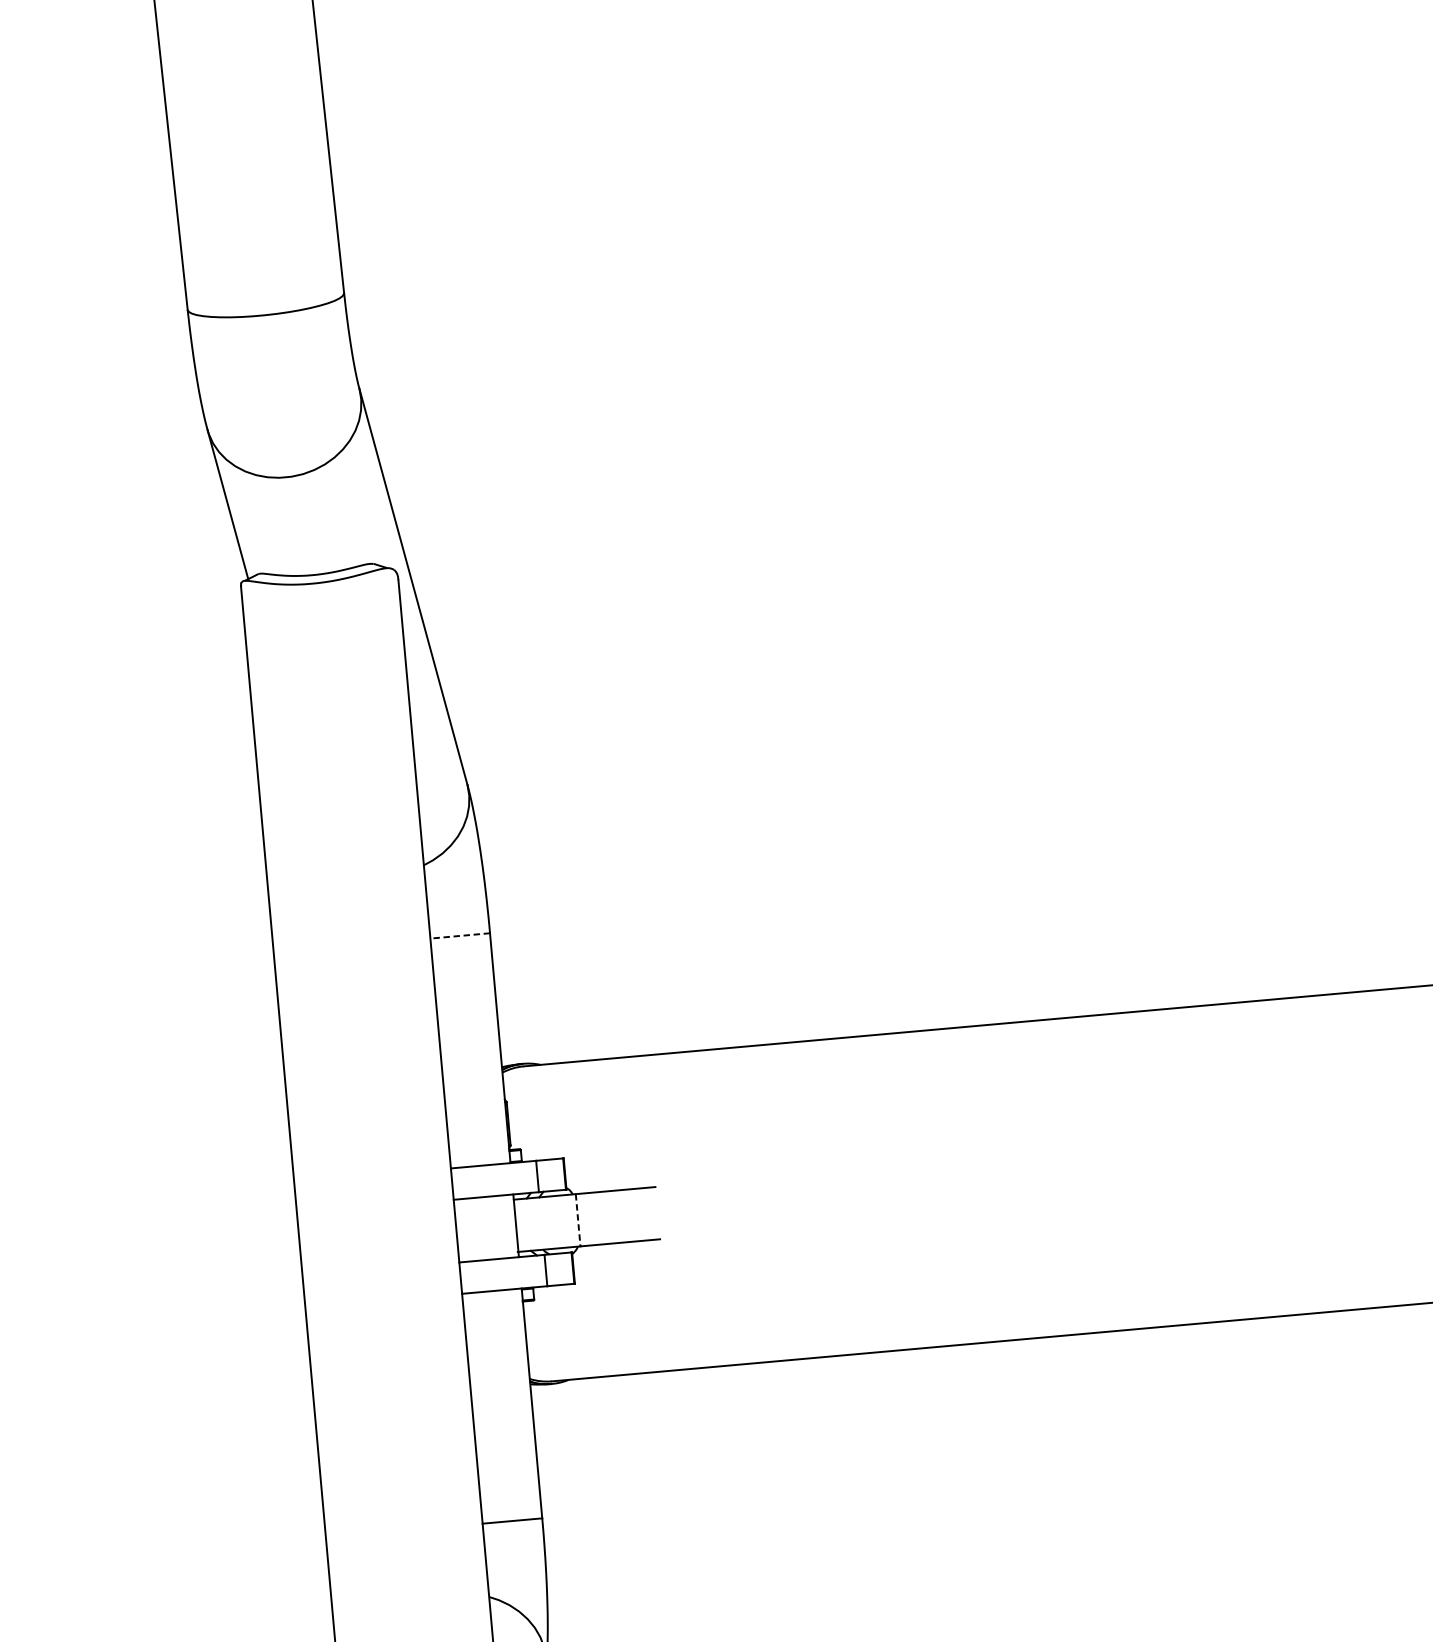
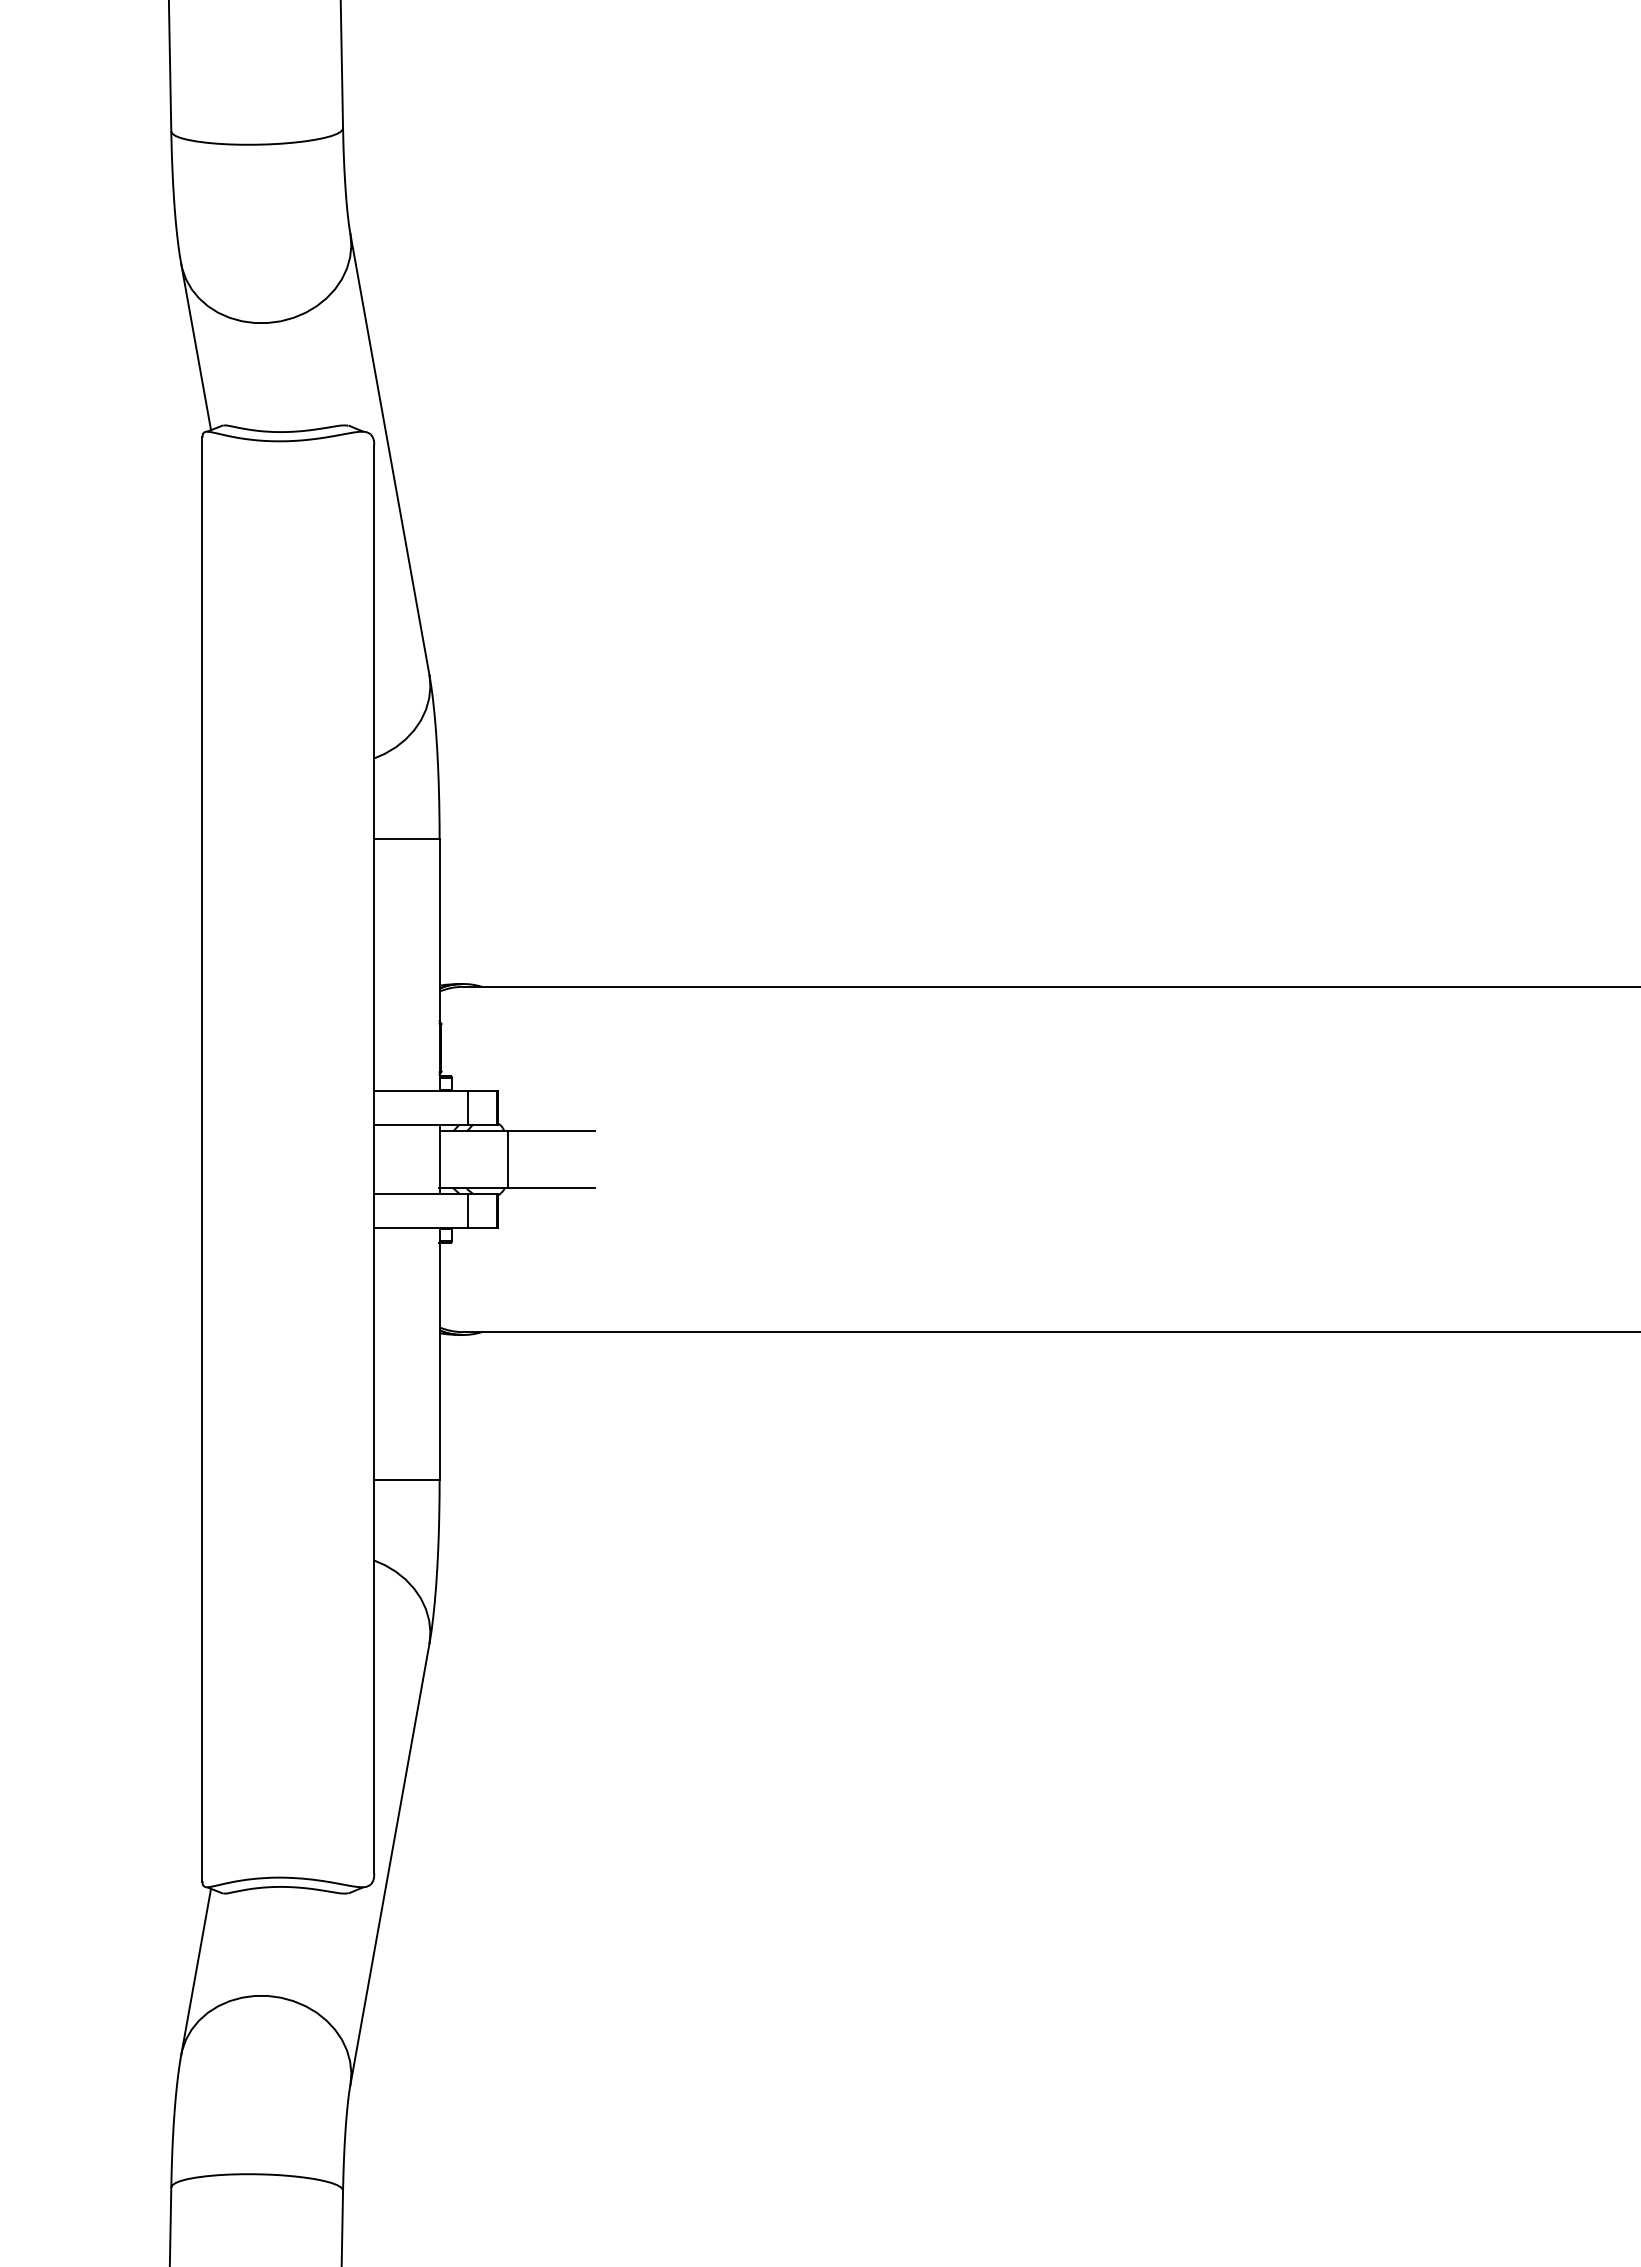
line: (459, 935) -> (406, 838), dashed -> solid
line: (578, 1220) -> (507, 1159), dashed -> solid

